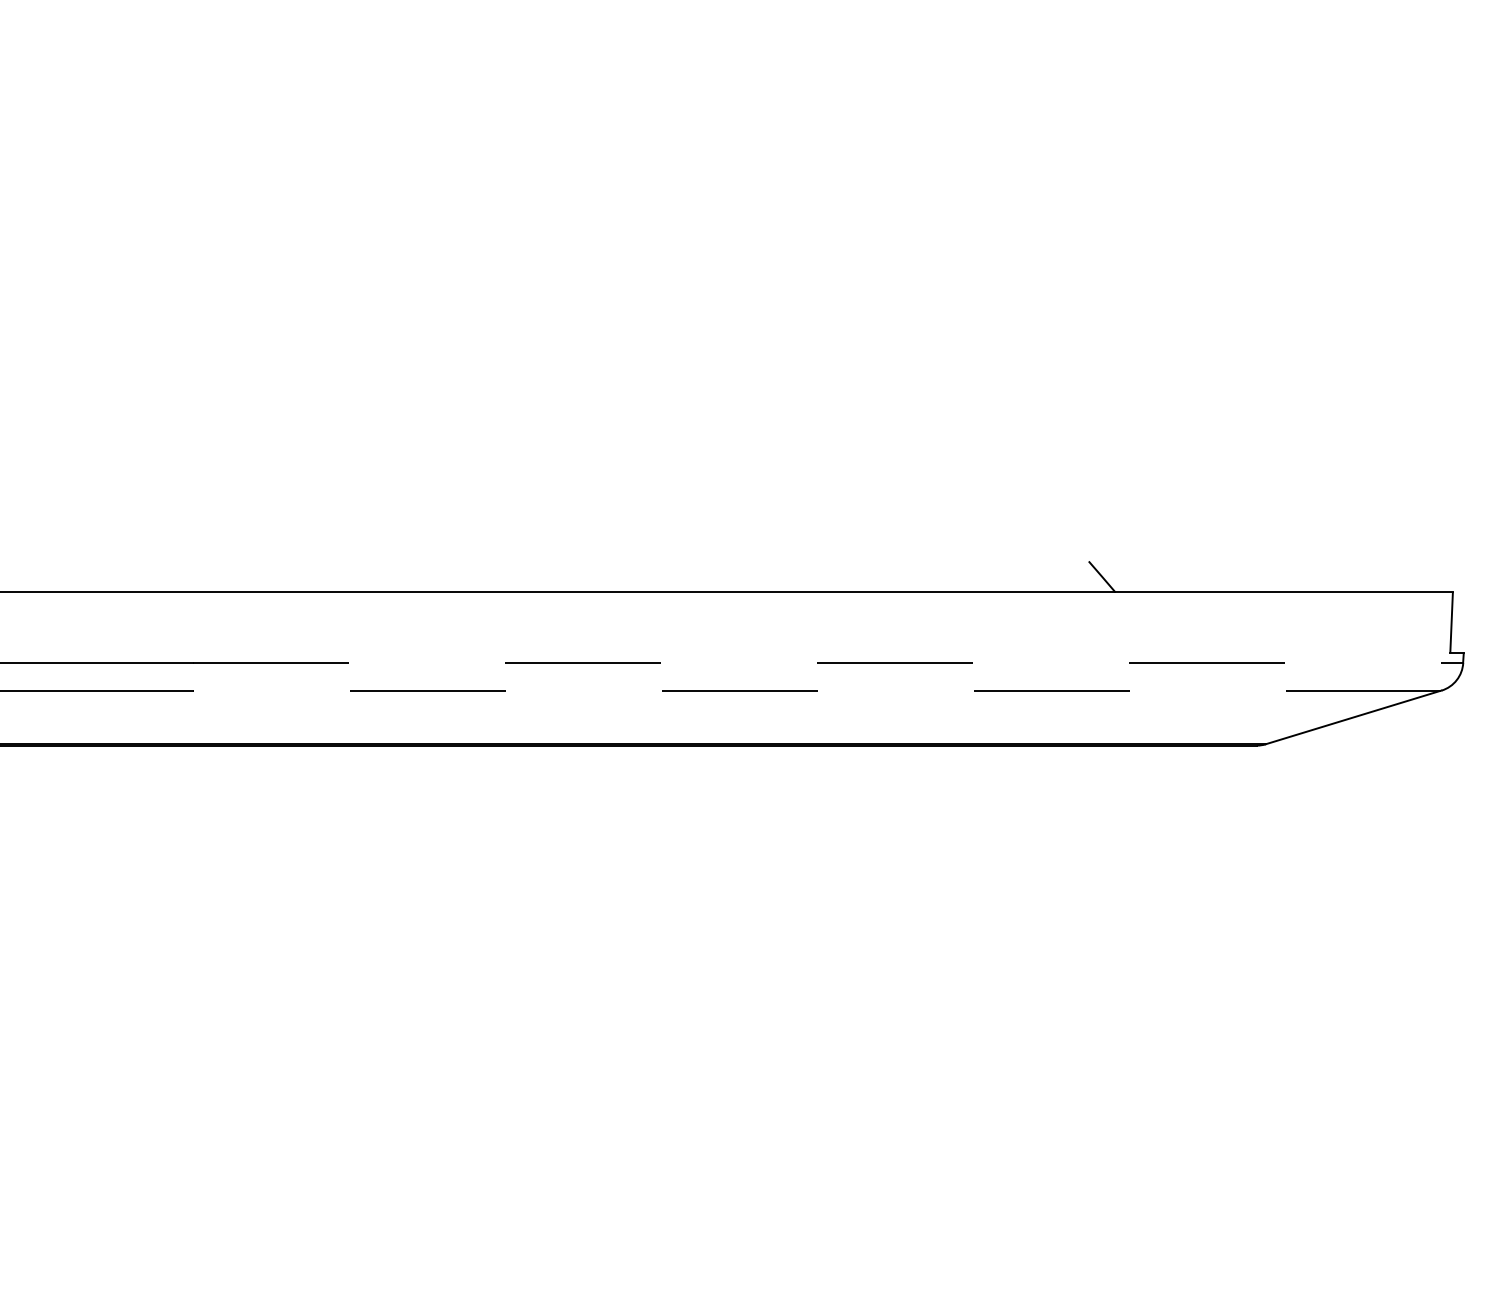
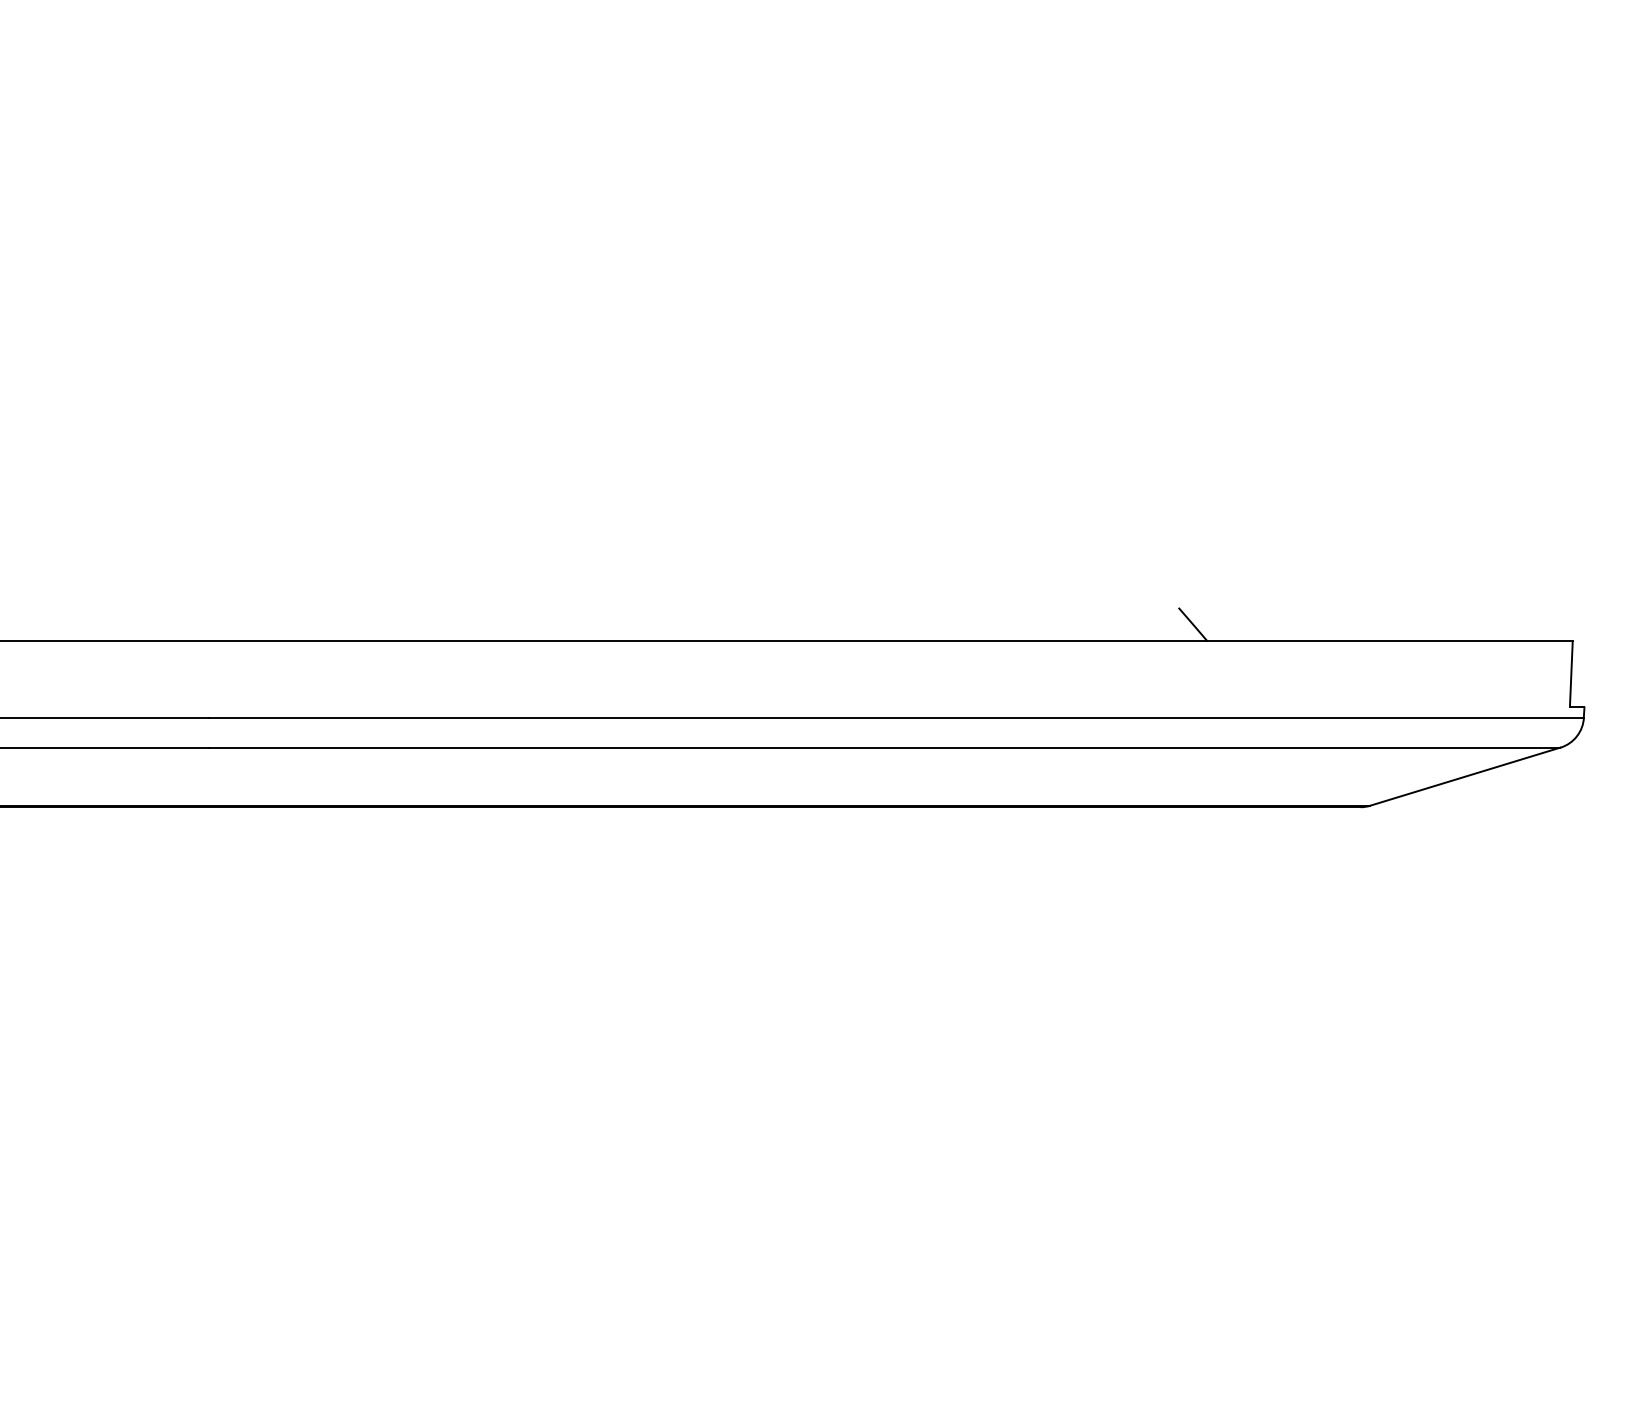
line: (828, 662) -> (896, 717), dashed -> solid
line: (816, 690) -> (883, 747), dashed -> solid

